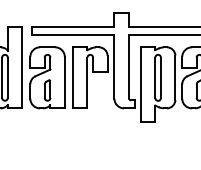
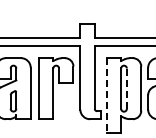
line: (160, 77) -> (126, 88), solid -> dashed
line: (140, 85) -> (106, 96), solid -> dashed

